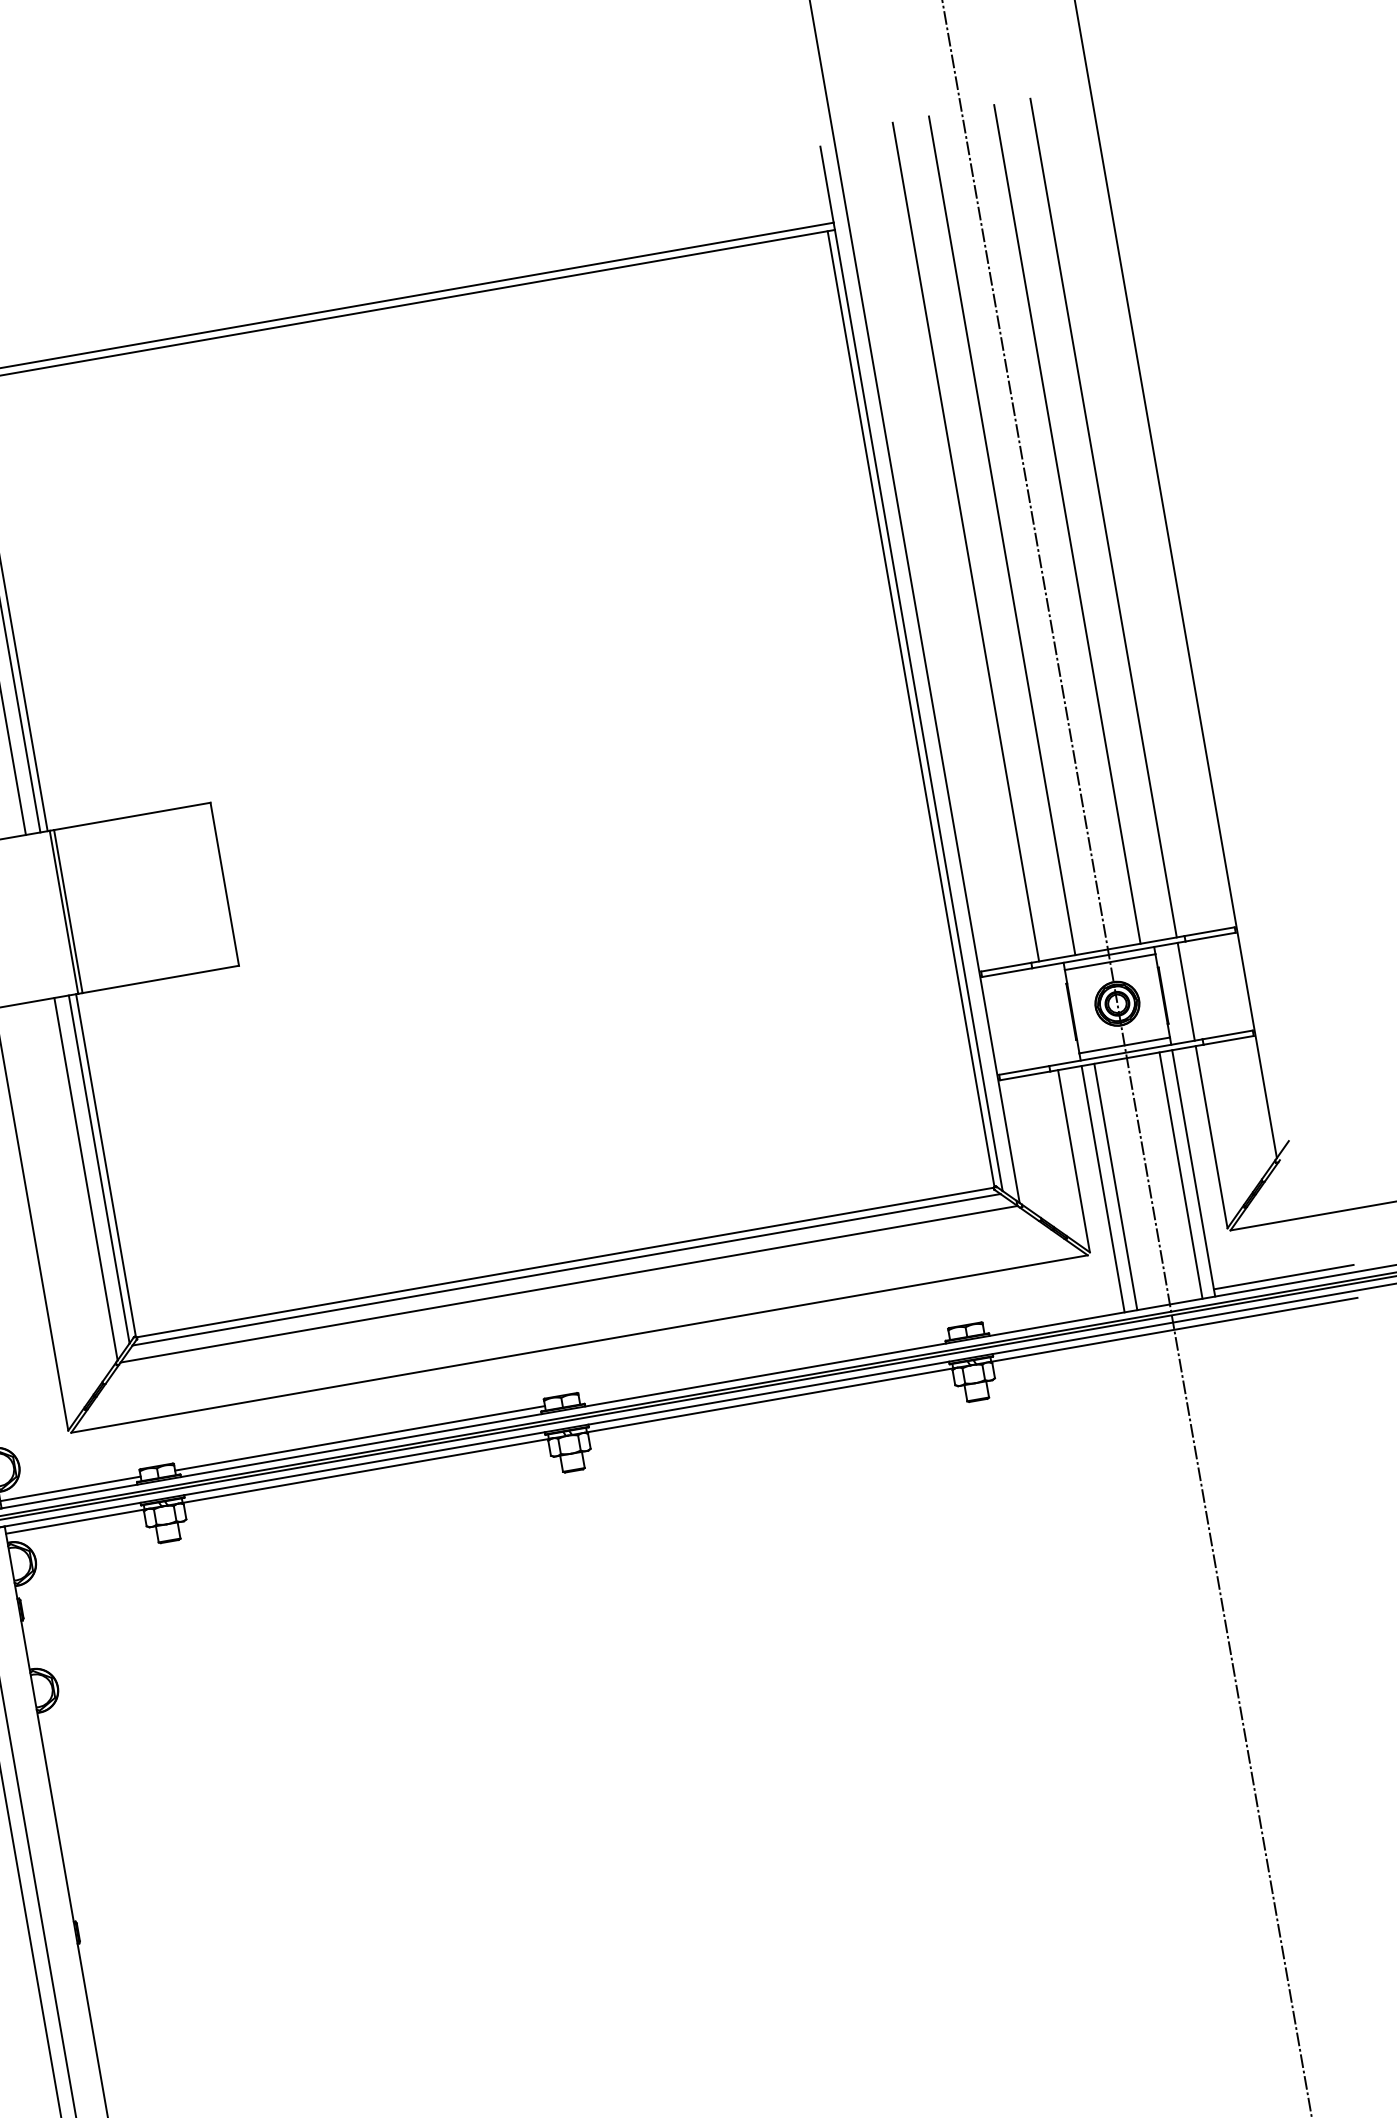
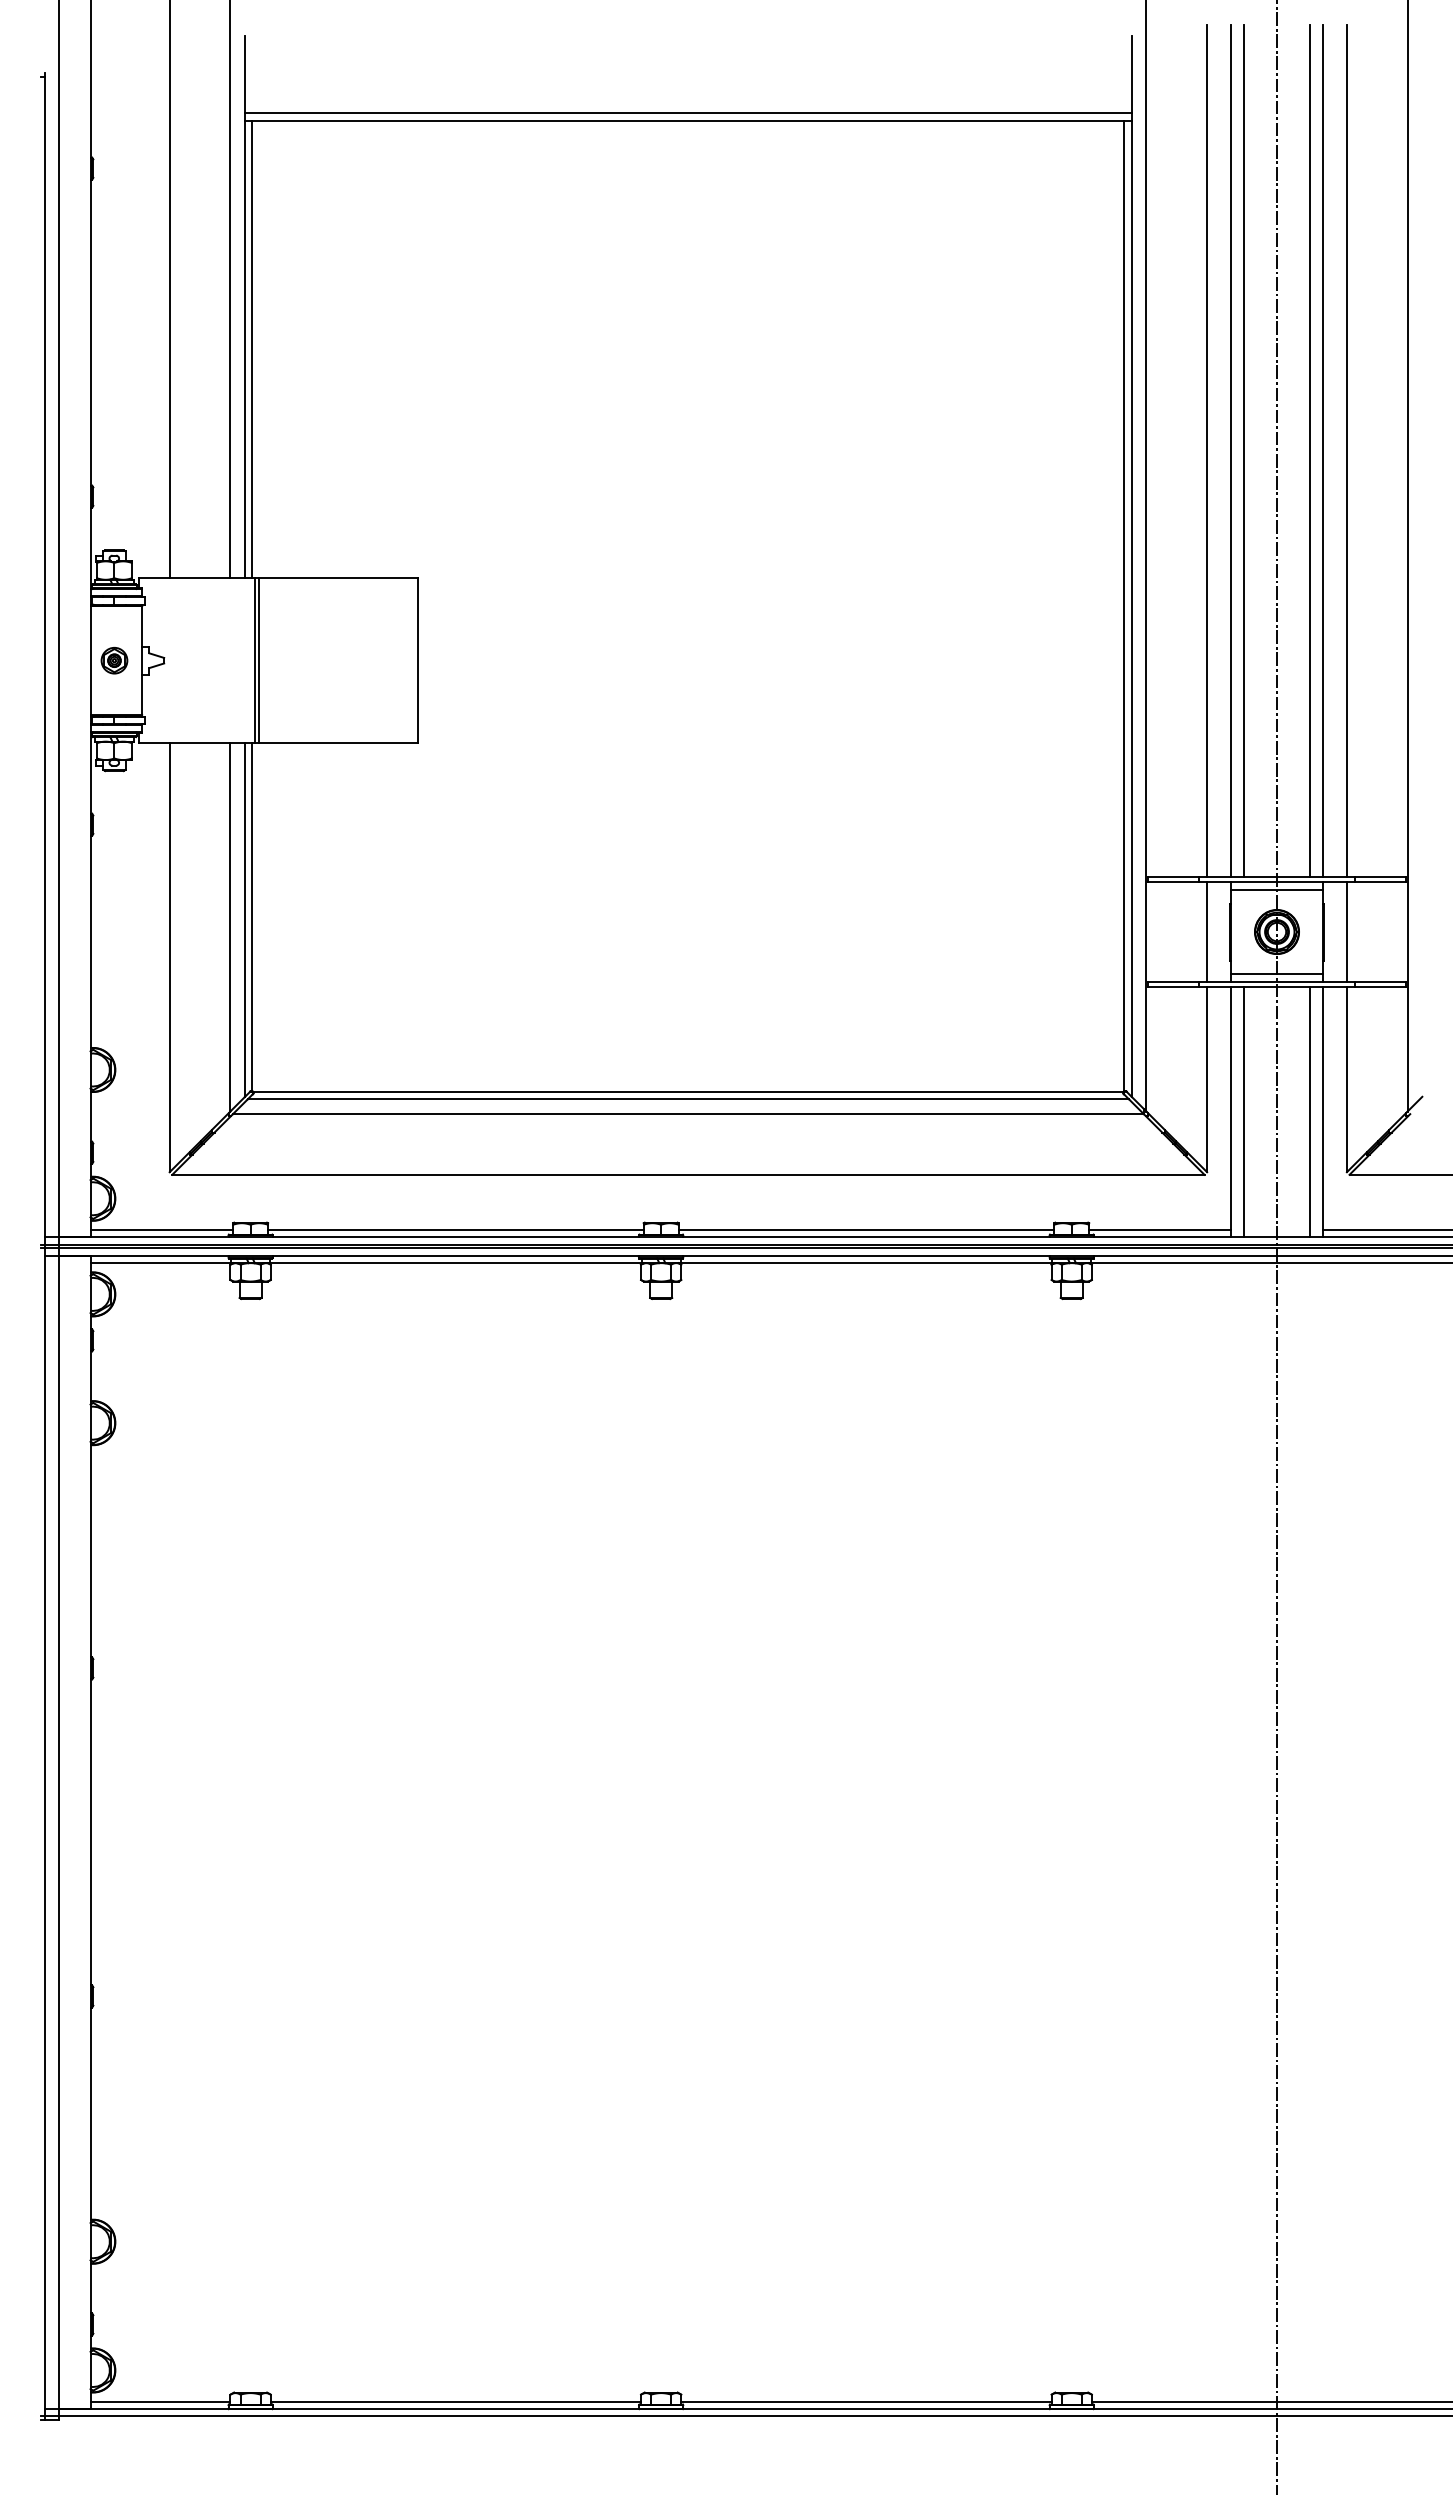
line: (1080, 521) -> (1323, 450), added
line: (989, 537) -> (1231, 450), added
line: (1048, 1015) -> (1207, 931), added
line: (1053, 1317) -> (1160, 1230), added
line: (764, 1368) -> (866, 1230), added

